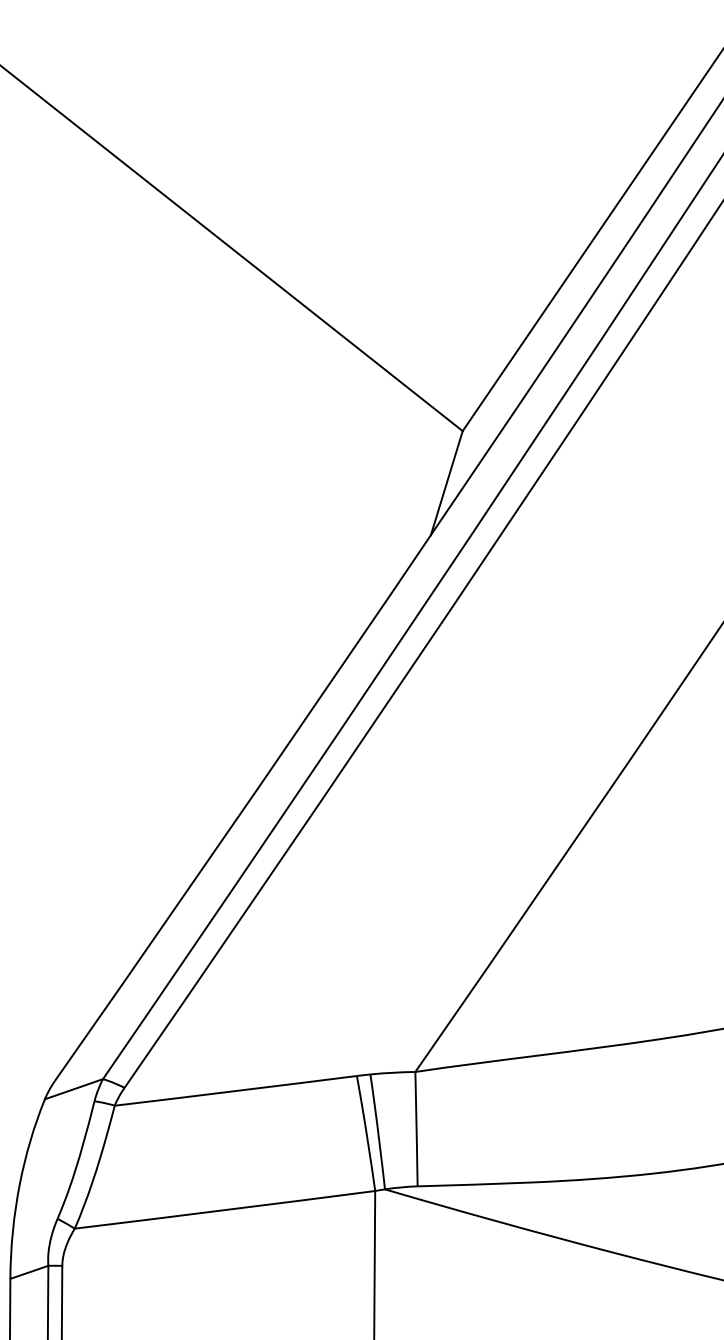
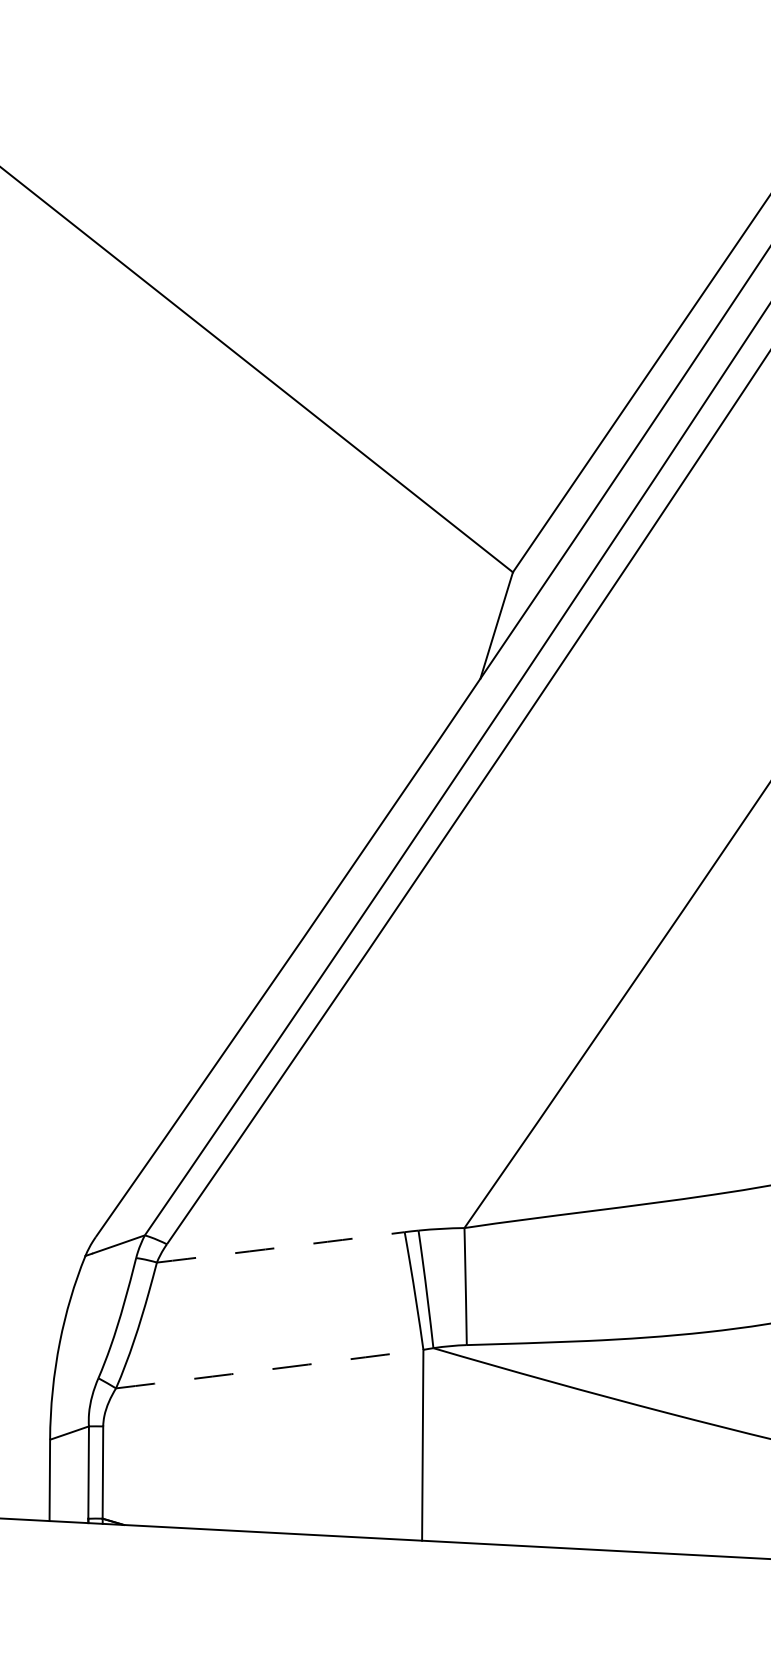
arc: (235, 1090) -> (280, 1247), solid -> dashed
arc: (224, 1210) -> (269, 1369), solid -> dashed

